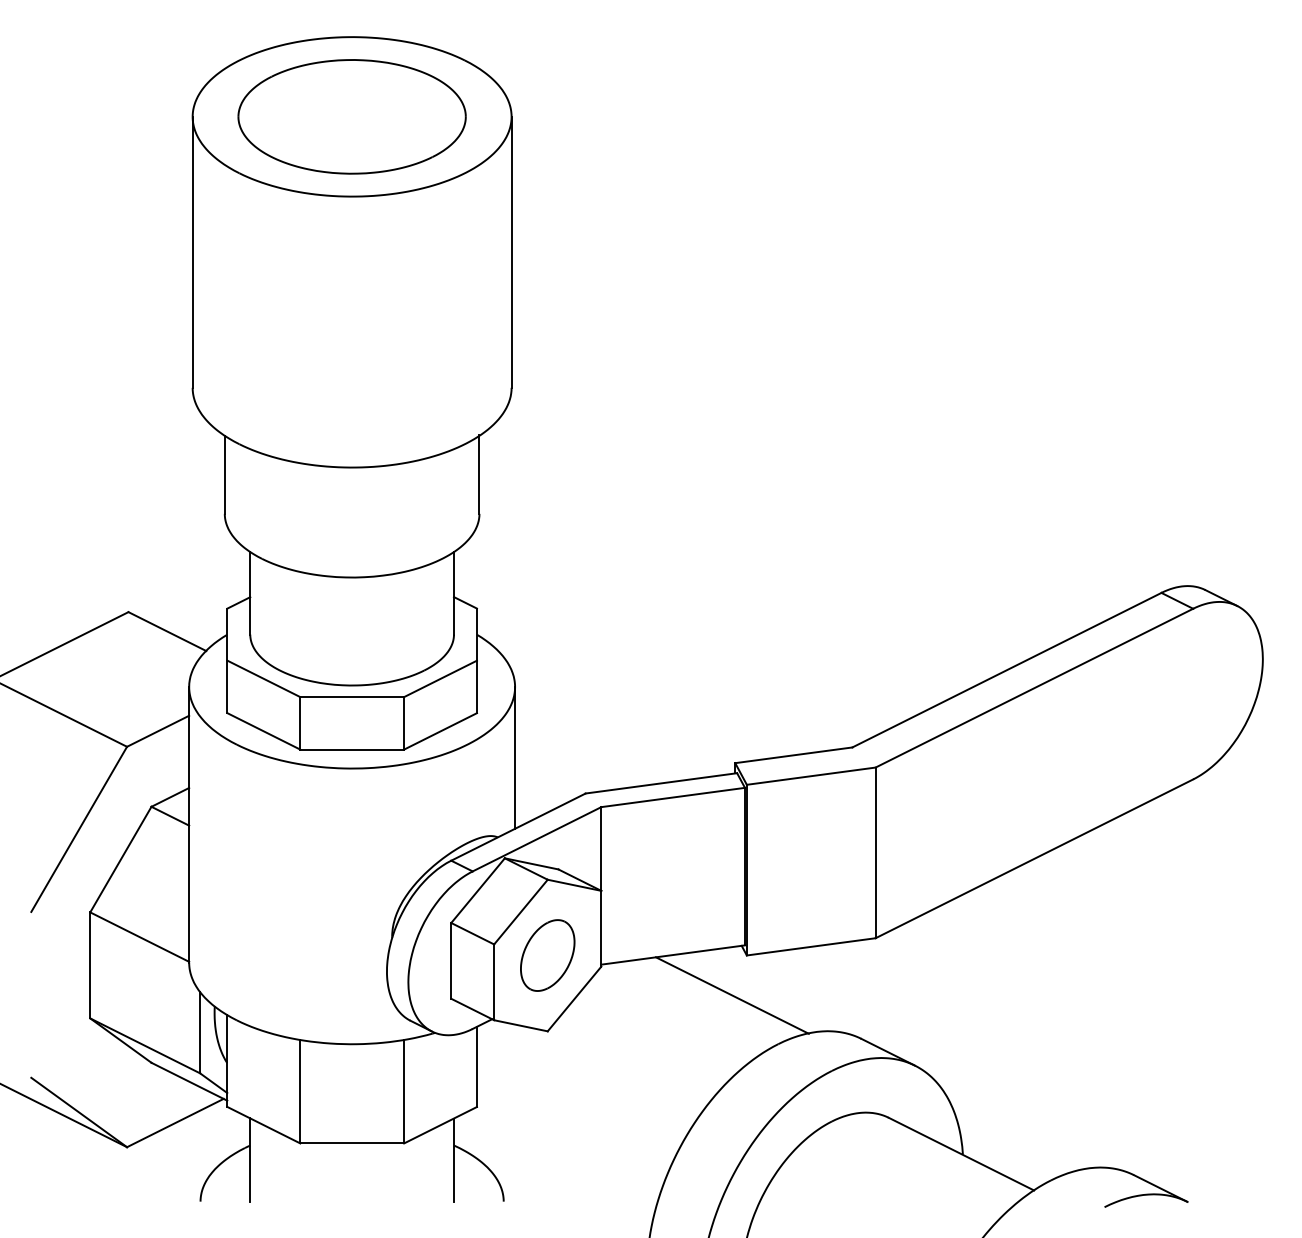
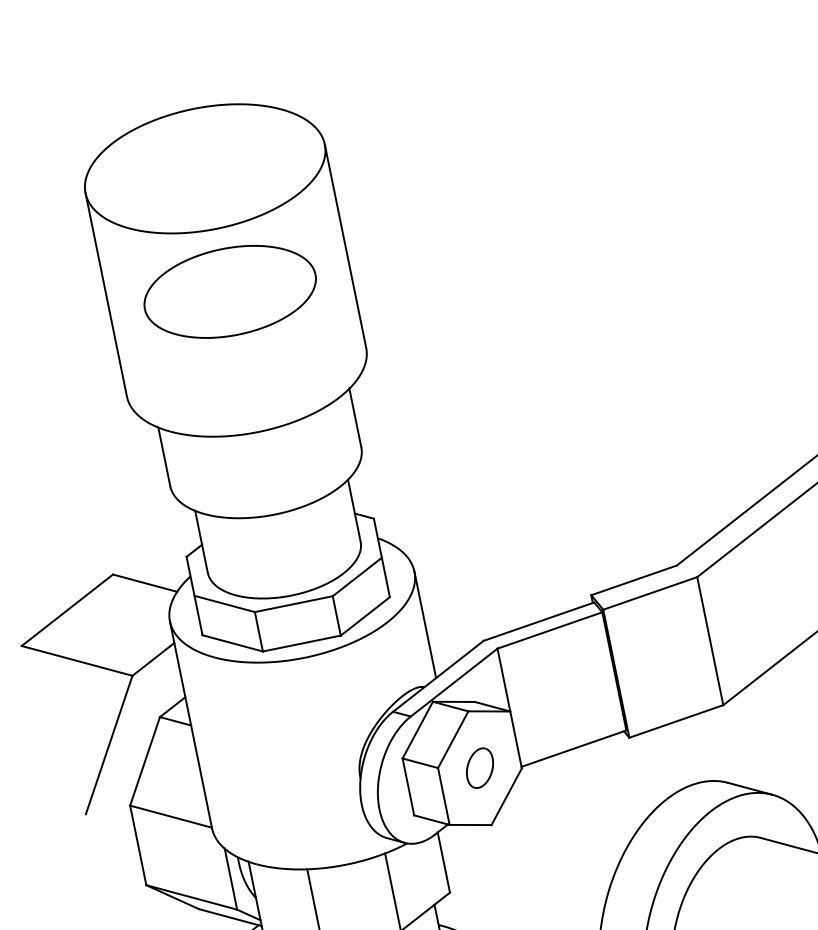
part: (351, 116) -> (229, 291), moved
part: (547, 955) -> (479, 768), size x0.7
line: (731, 995) -> (623, 770), removed

